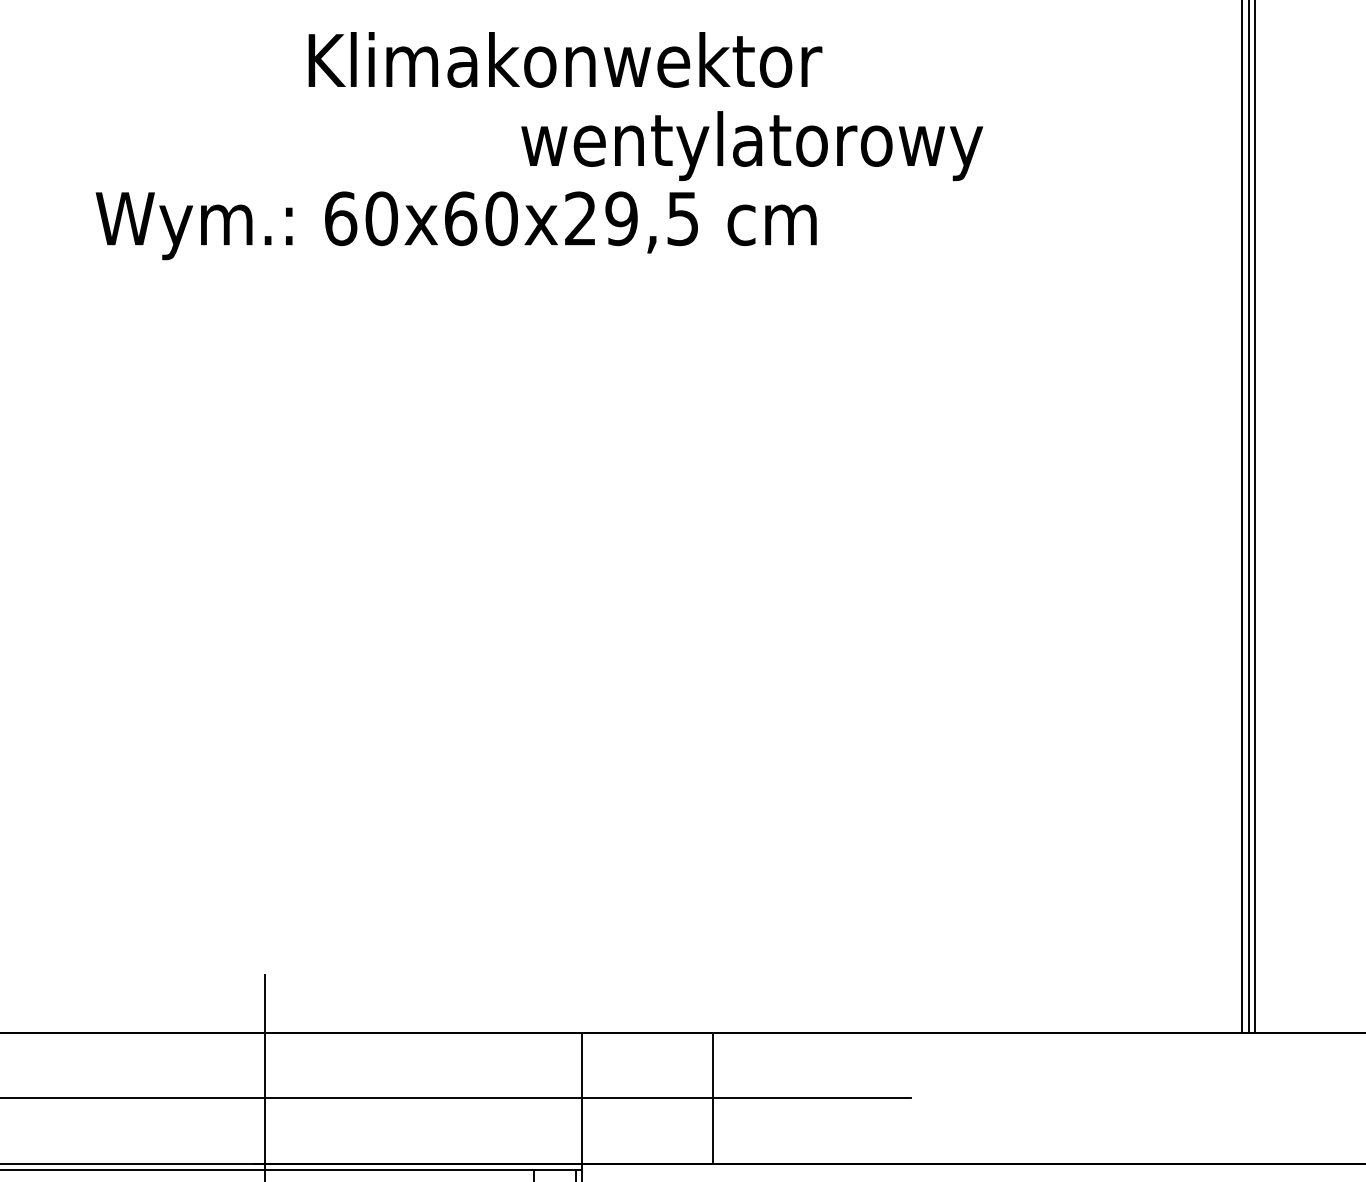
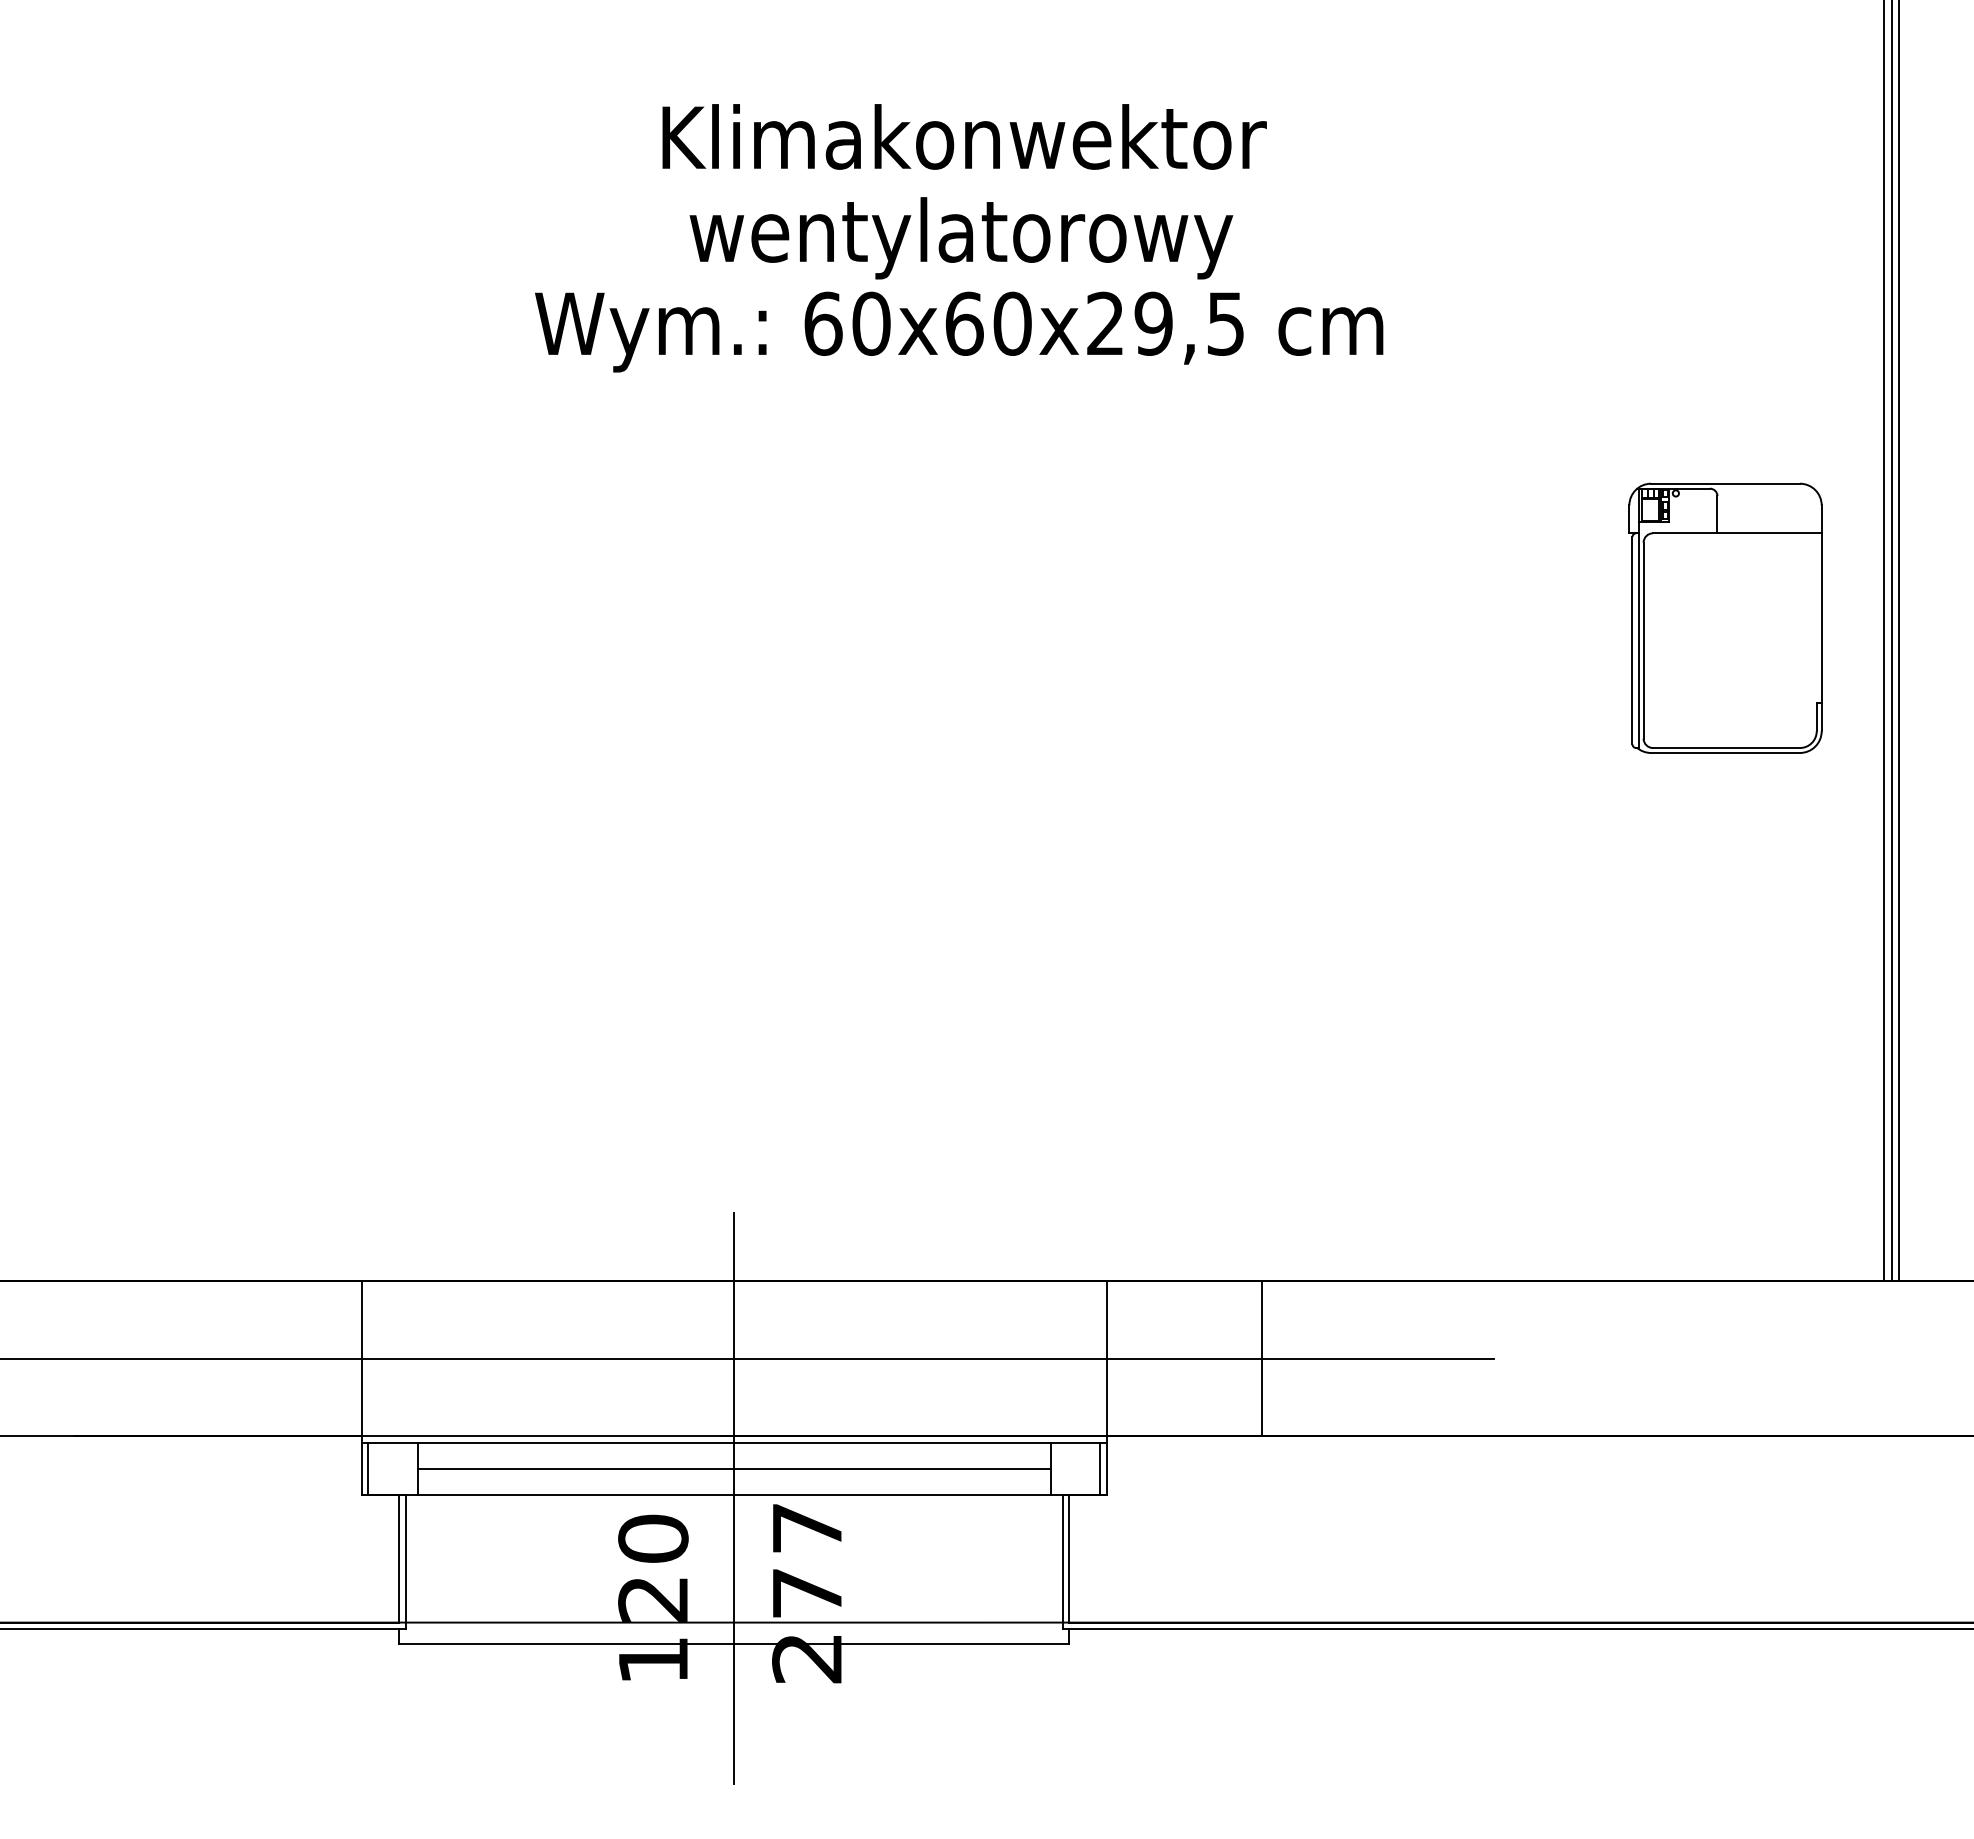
text: (565, 59) -> (964, 136), moved
text: (752, 146) -> (961, 238), moved
part: (1107, 468) -> (1725, 617), added

